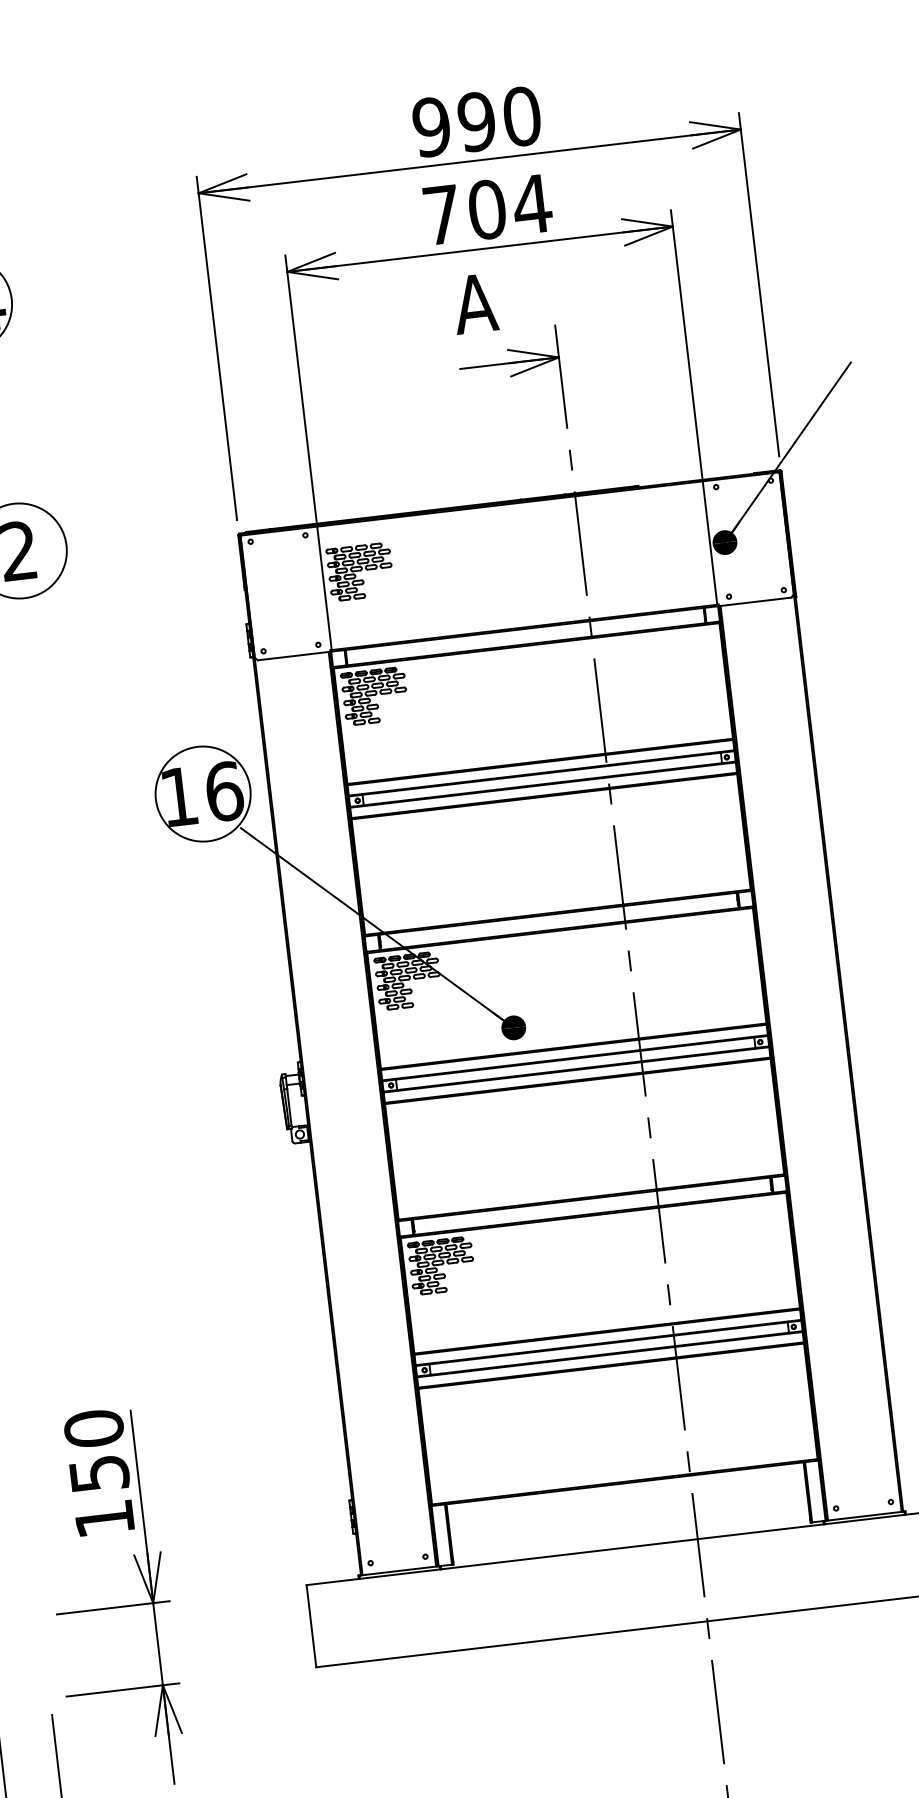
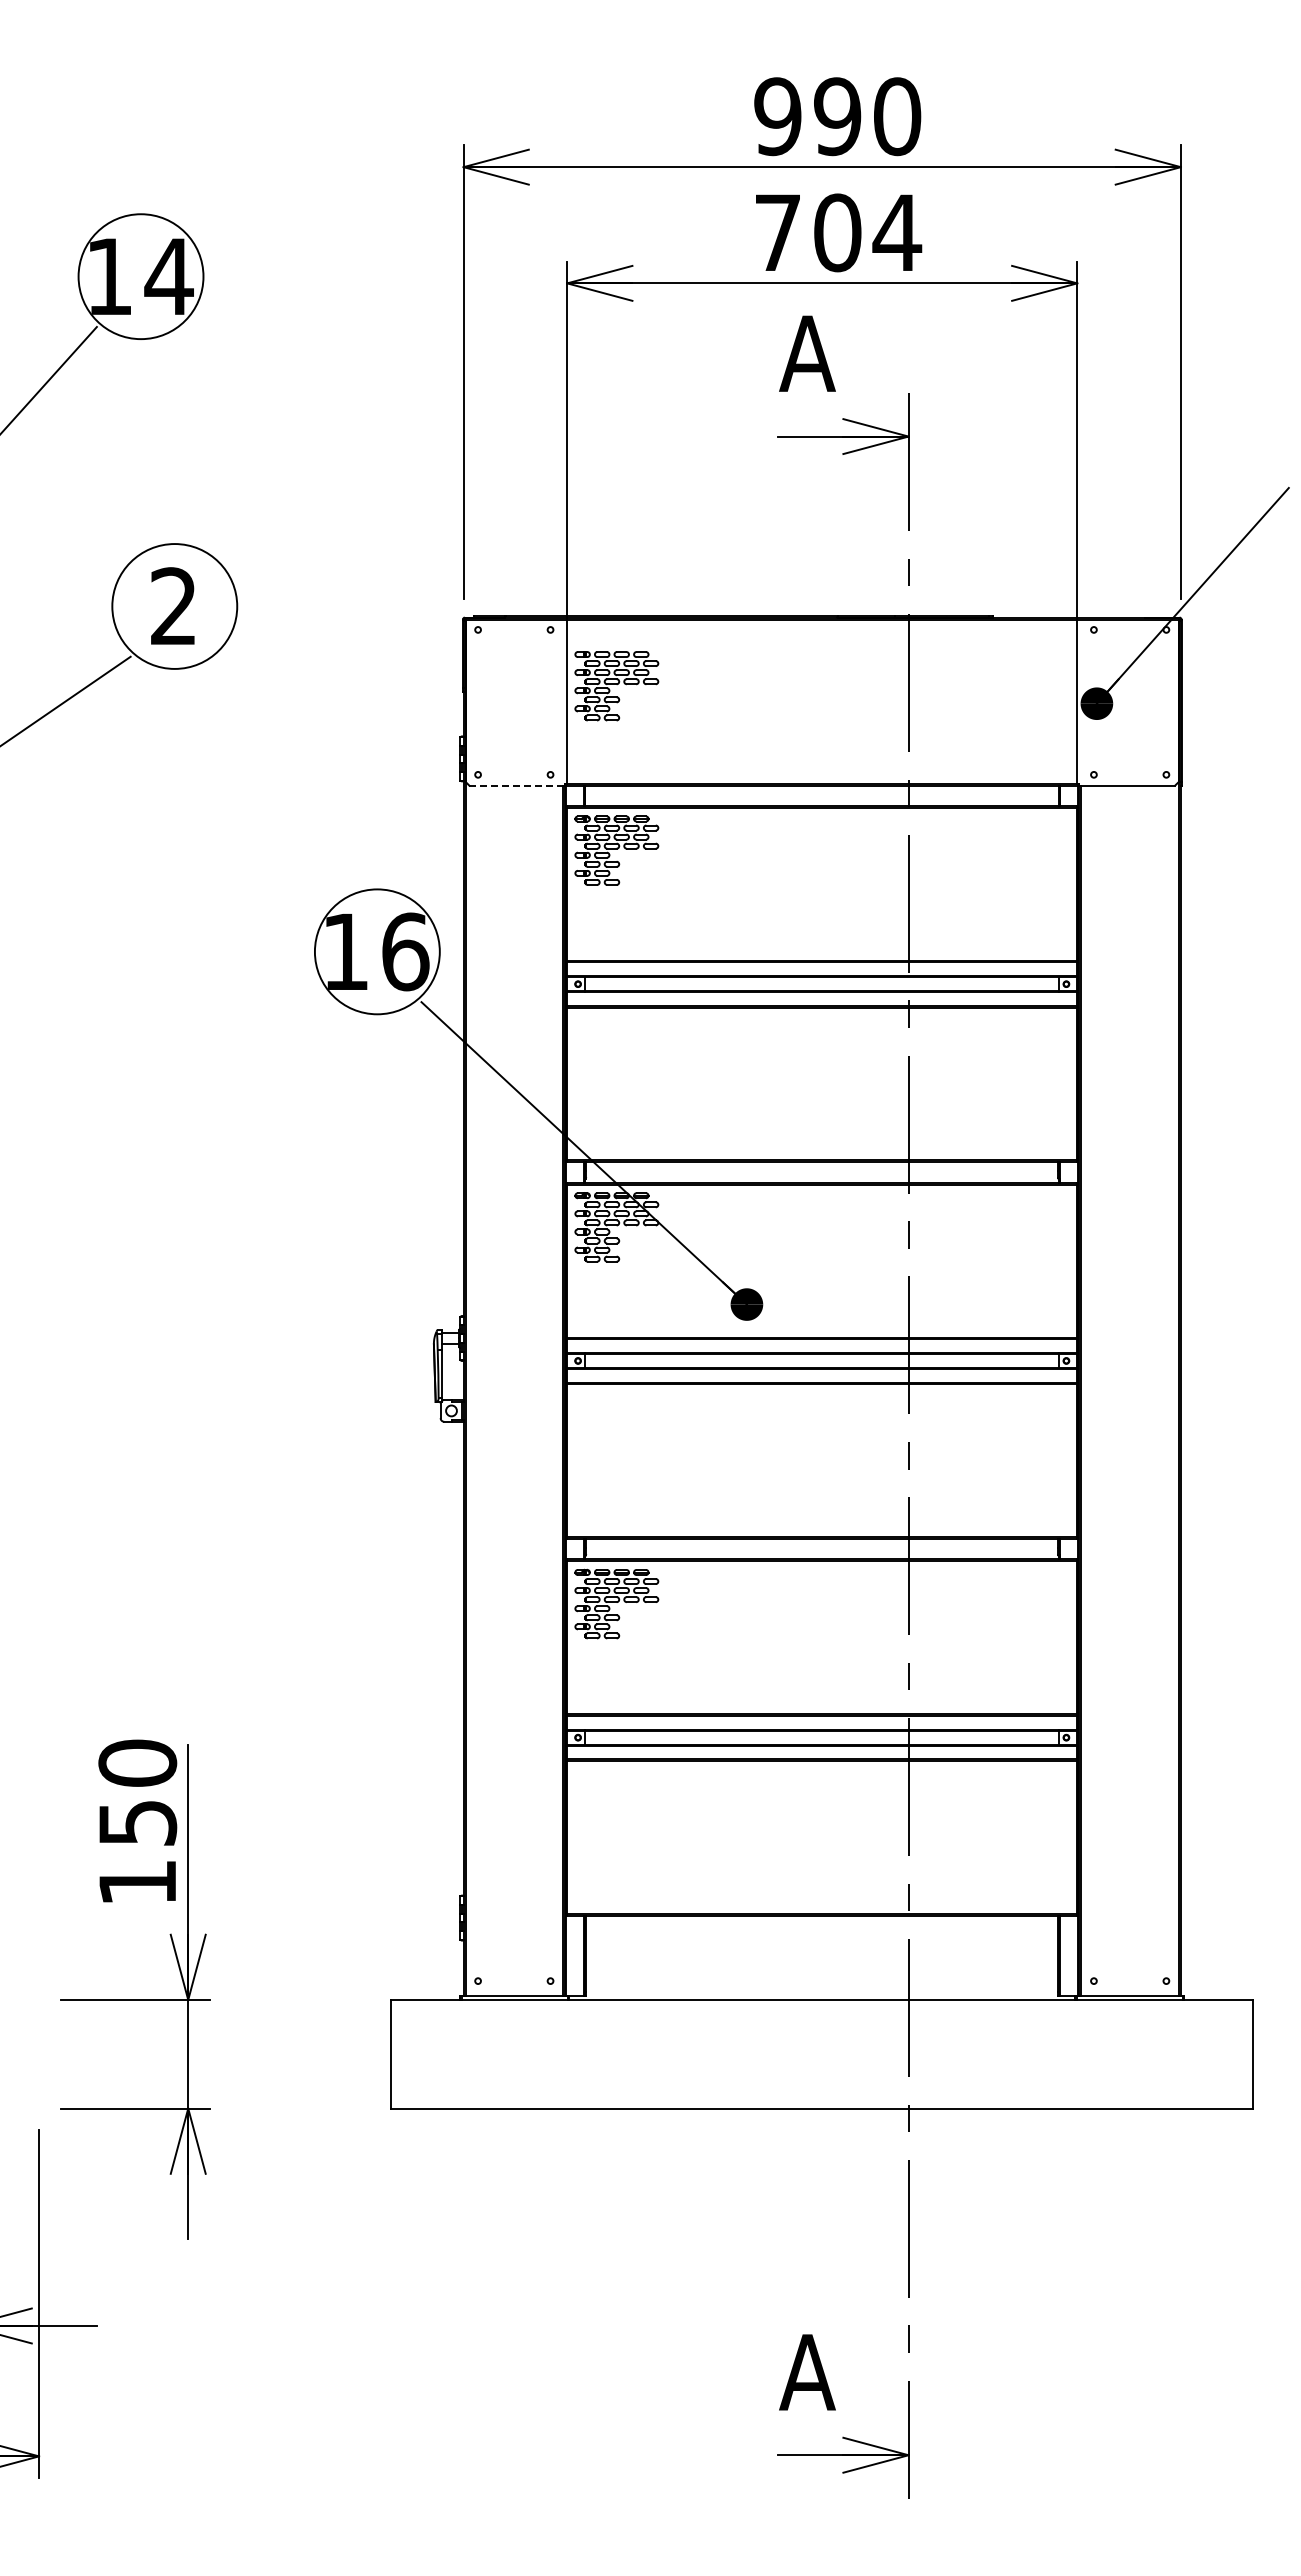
line: (294, 655) -> (517, 785), solid -> dashed

